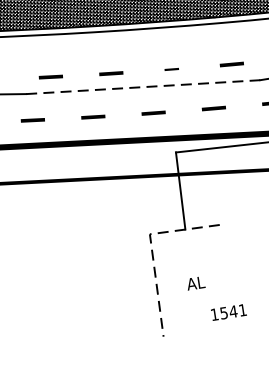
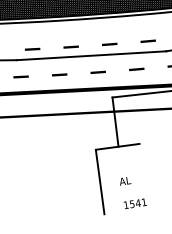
part: (171, 69) -> (109, 44), size x1.67
line: (143, 86) -> (91, 55), dashed -> solid
line: (152, 249) -> (97, 159), dashed -> solid
text: (227, 312) -> (134, 203), moved

